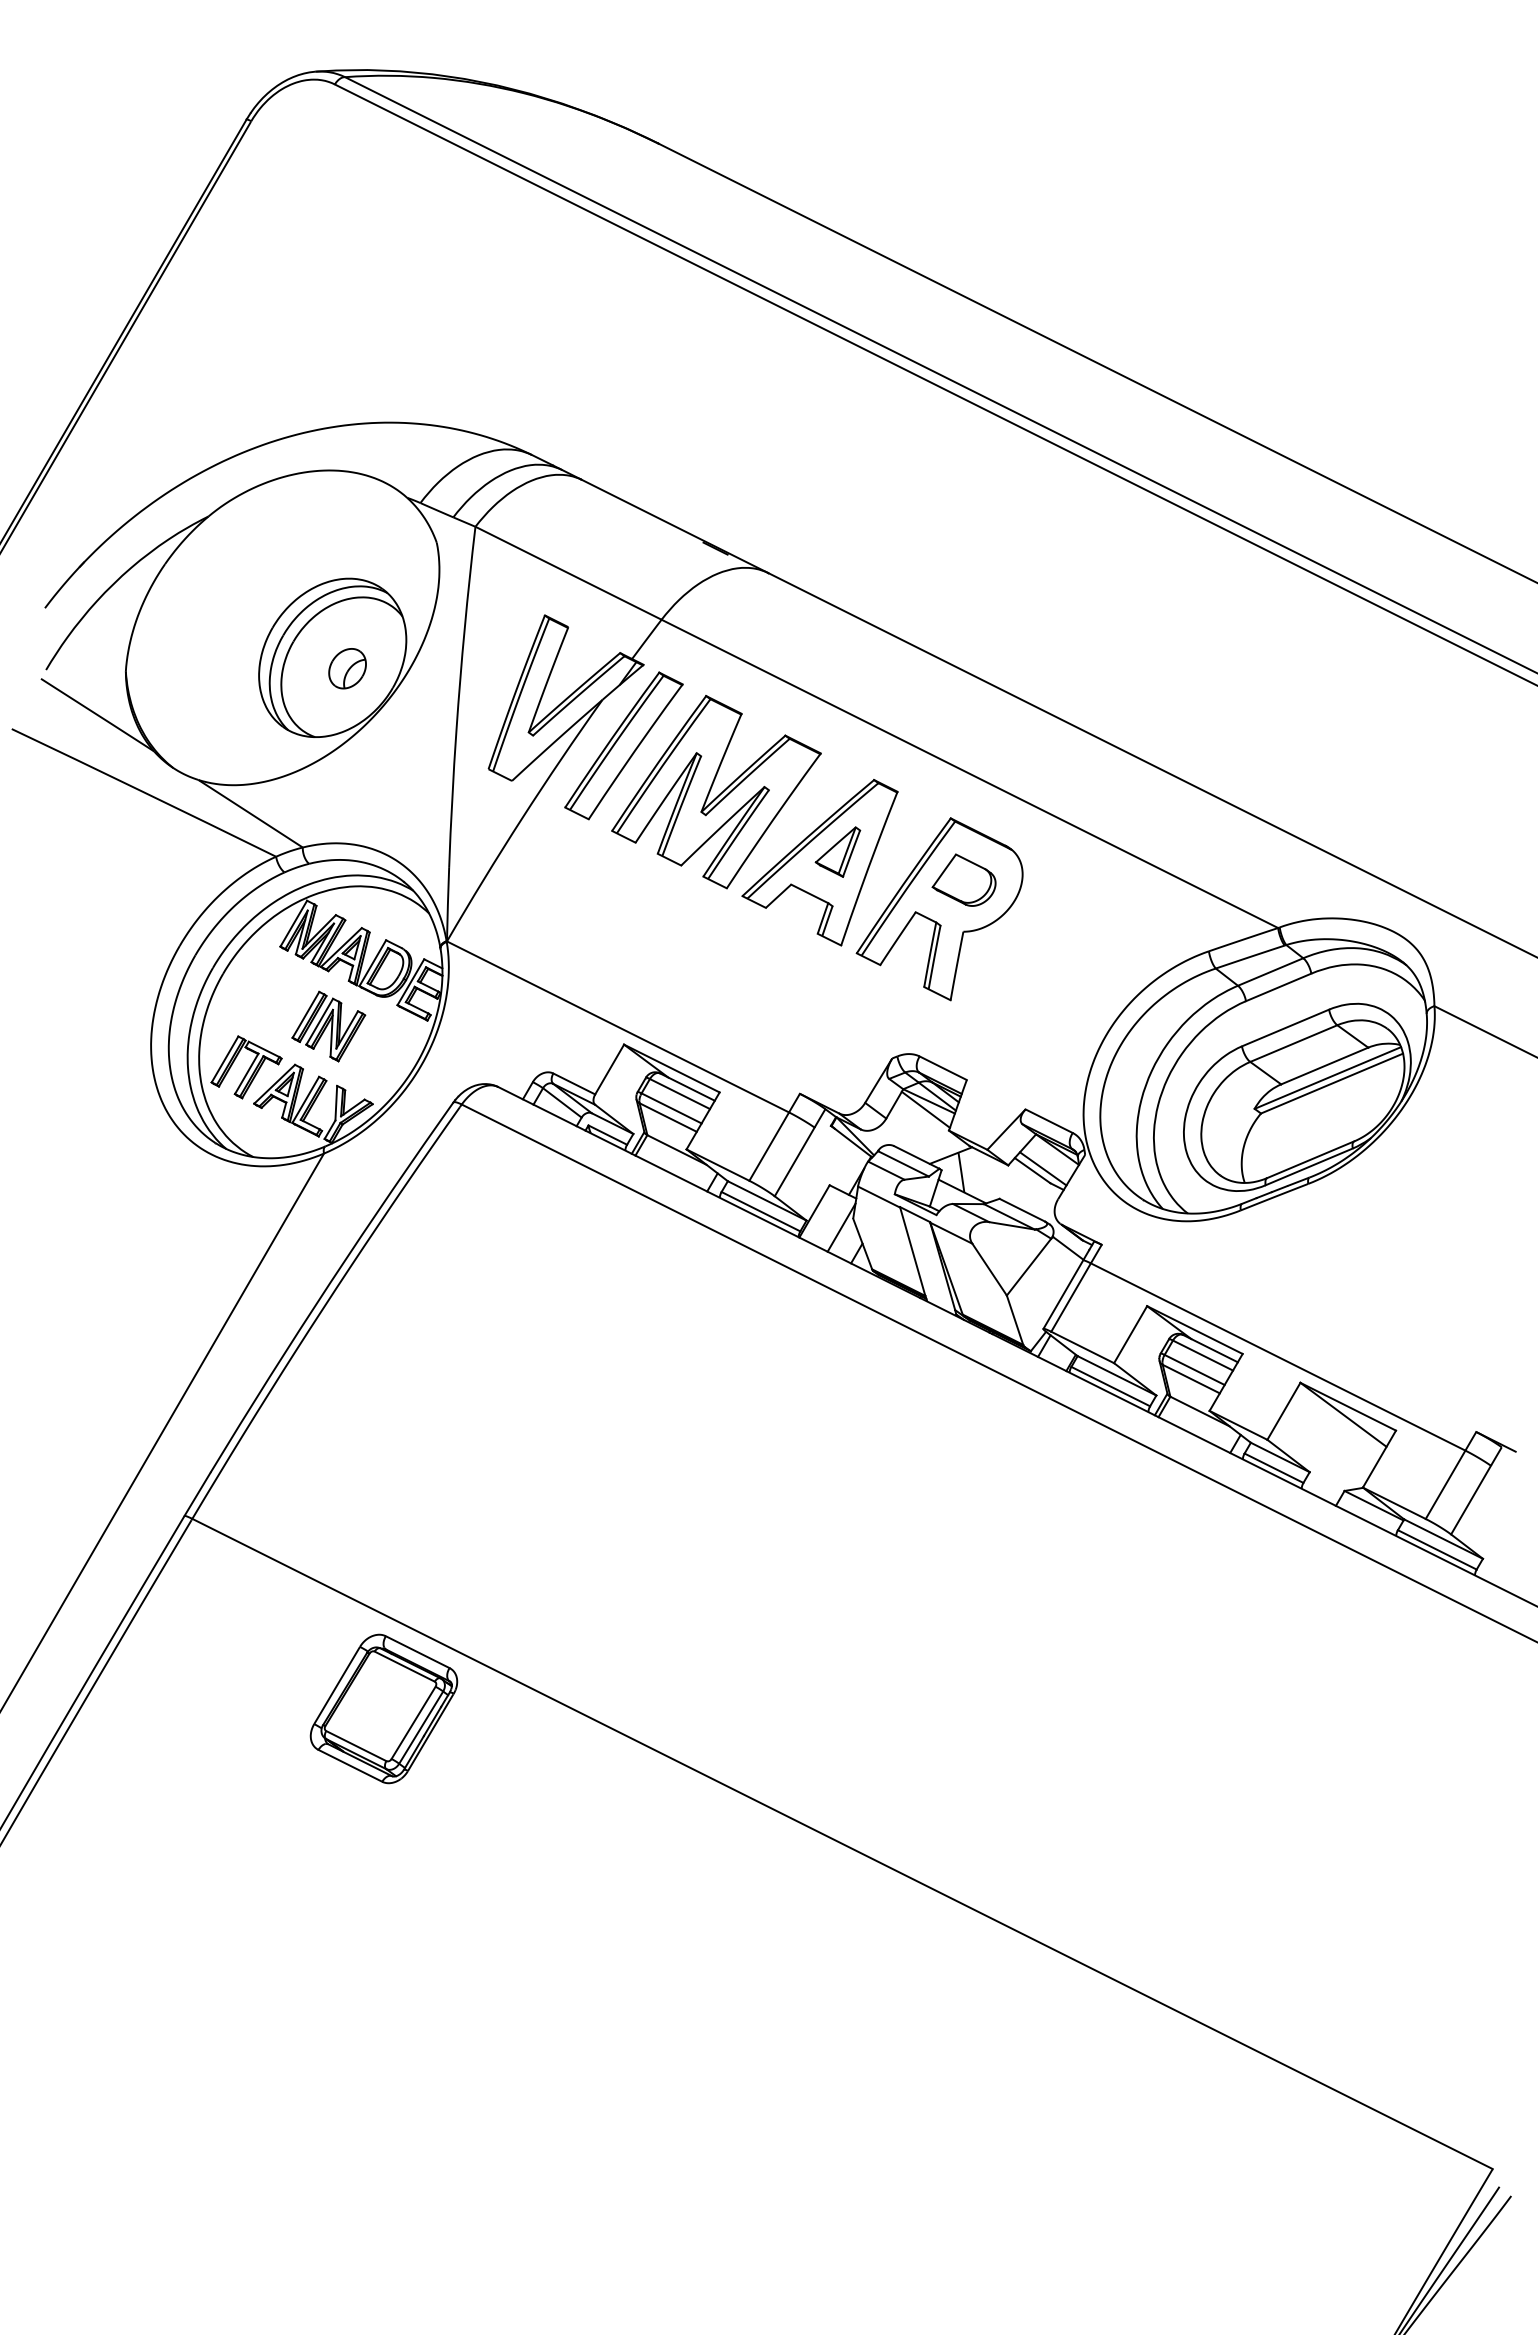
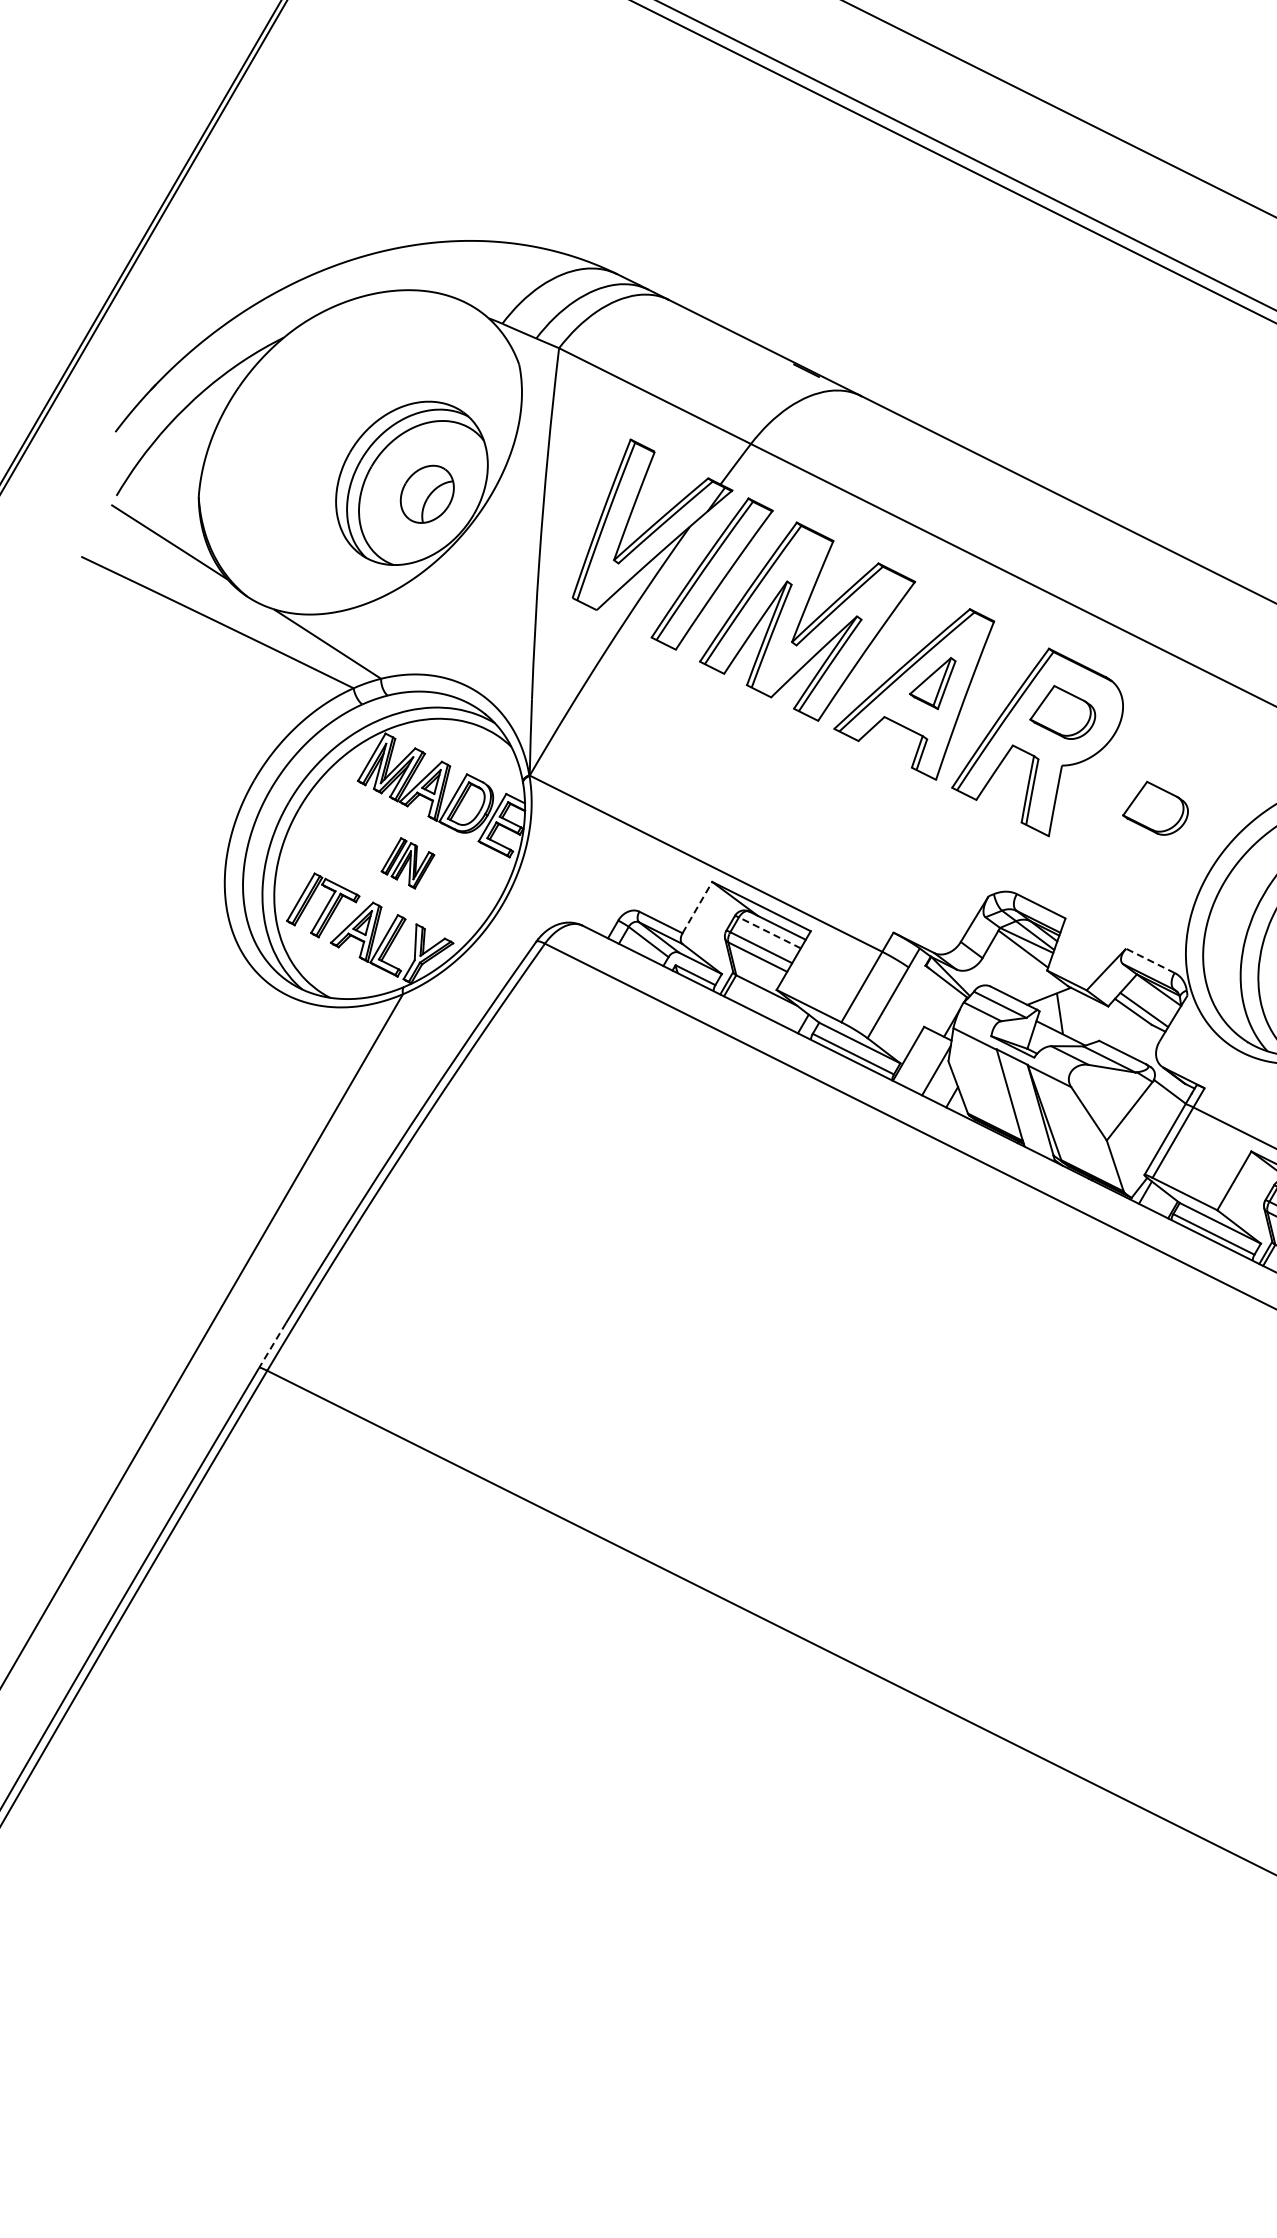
part: (347, 668) -> (427, 494), size x1.4
part: (1053, 972) -> (1154, 807), added
part: (328, 1026) -> (407, 863), size x0.7
line: (609, 1069) -> (697, 907), solid -> dashed
line: (679, 1094) -> (769, 933), solid -> dashed
line: (1048, 1120) -> (1149, 960), solid -> dashed
line: (197, 1494) -> (272, 1345), solid -> dashed
part: (383, 1708) -> (464, 1566), removed

